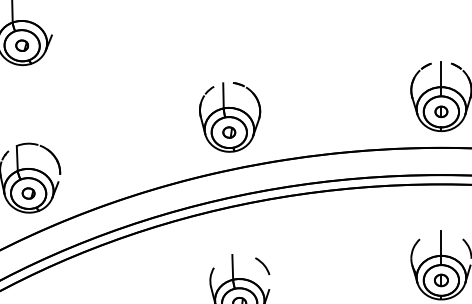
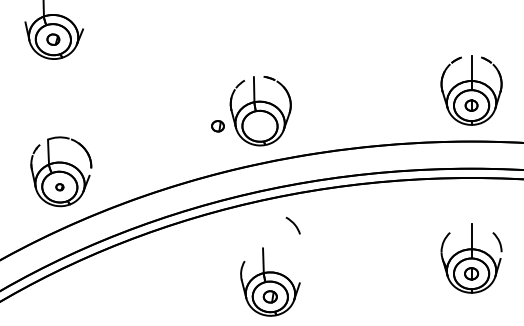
part: (228, 132) -> (217, 126), moved
part: (28, 193) -> (59, 187), size x0.6
curve: (262, 265) -> (293, 224), moved

